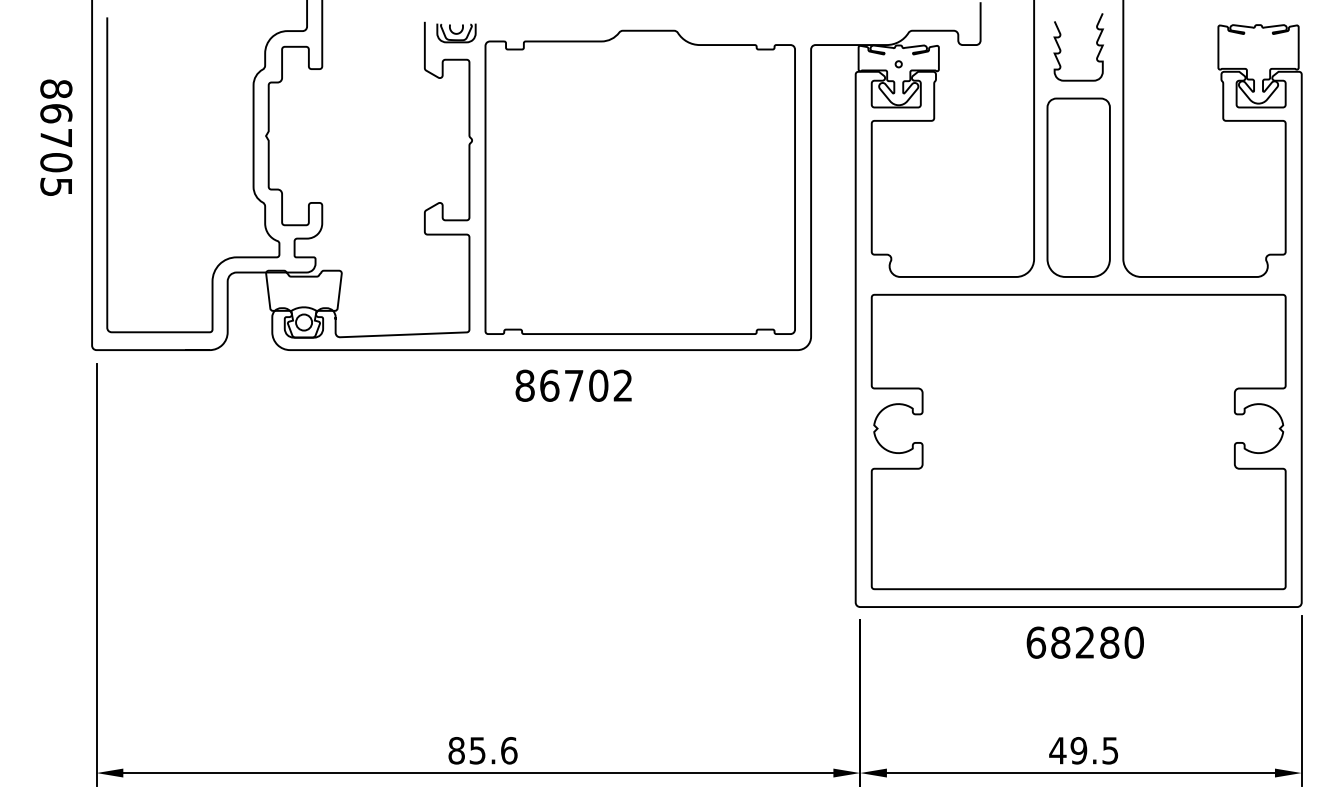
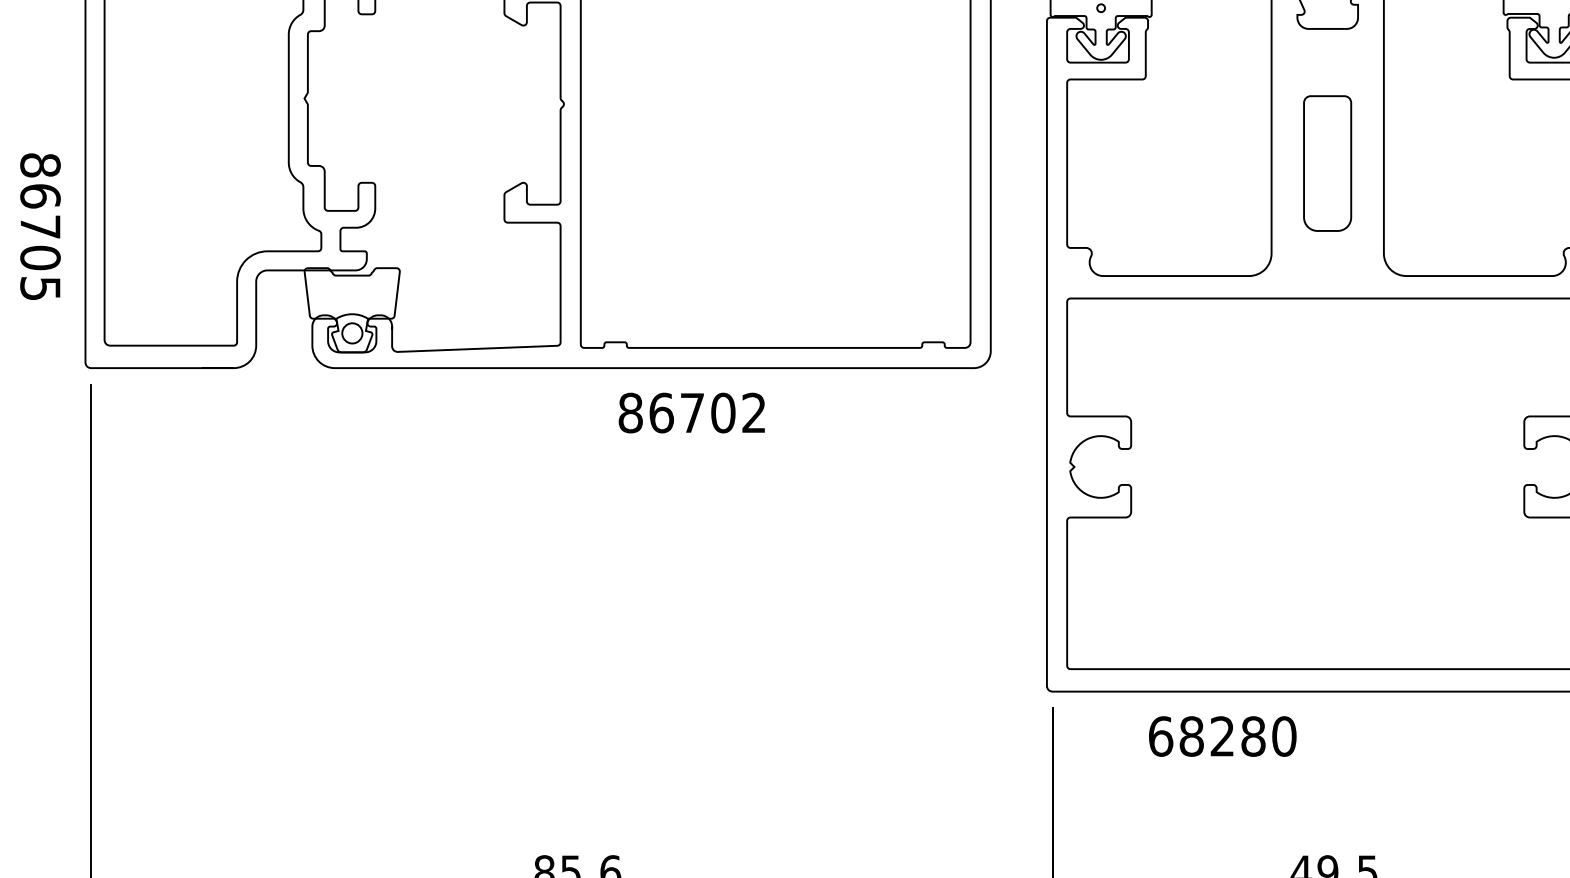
text: (56, 137) -> (40, 226), moved
part: (1078, 187) -> (1327, 163), size x0.6
text: (1084, 642) -> (1221, 736), moved

